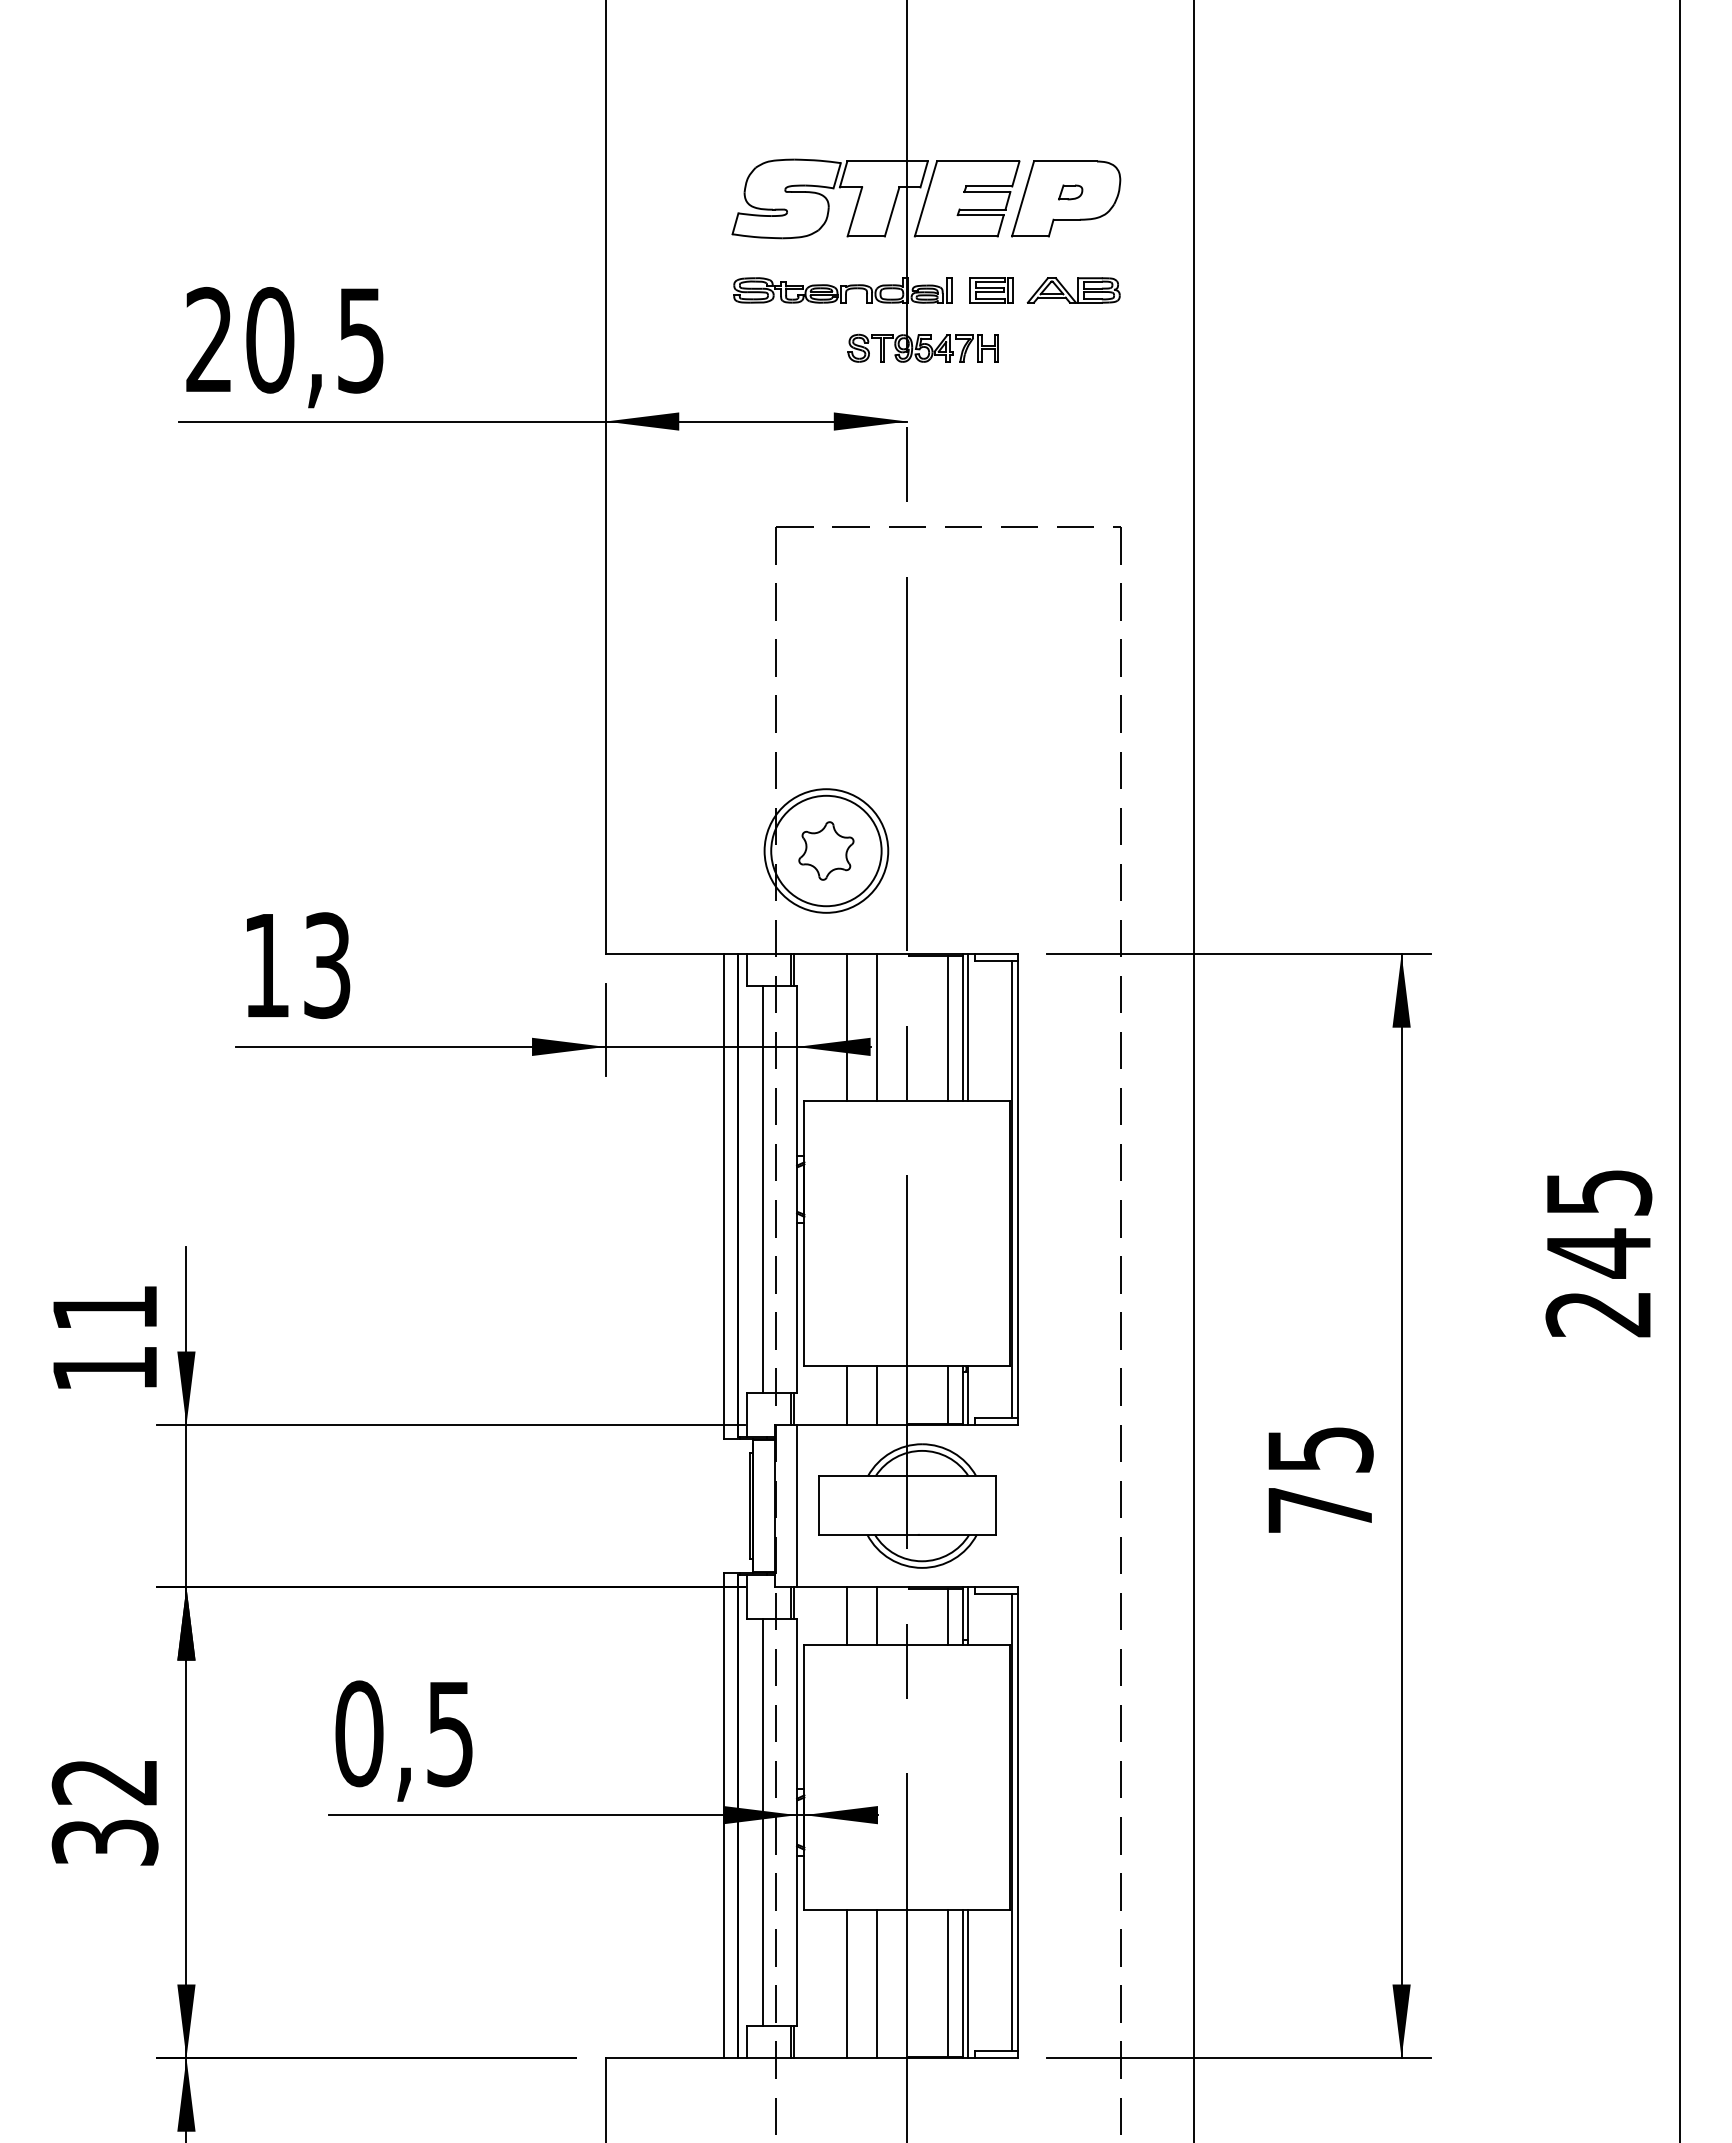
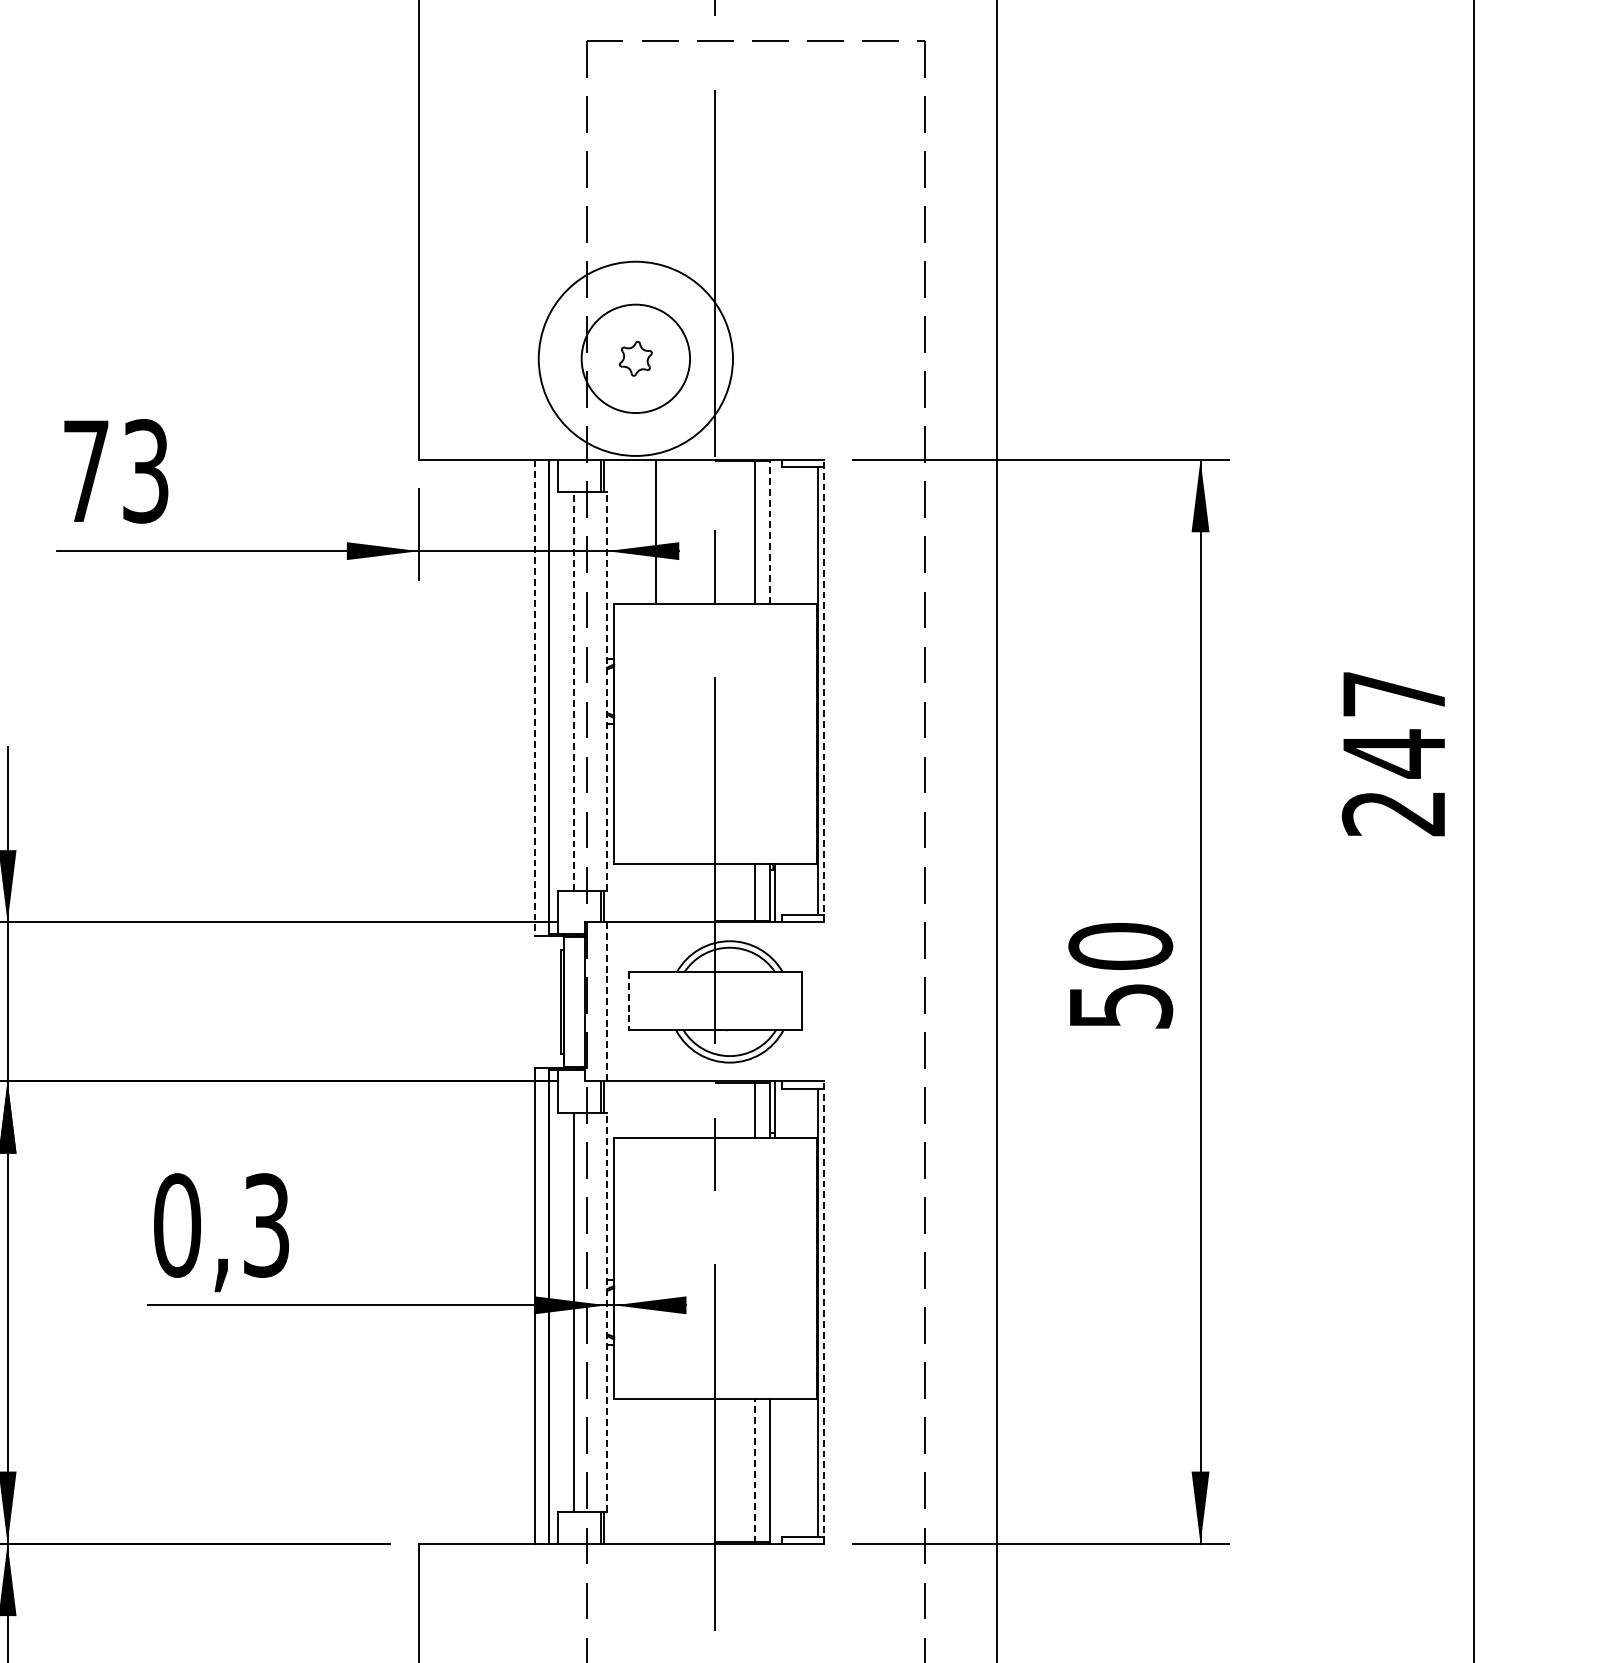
circle: (826, 850) -> (635, 358), size x1.6
part: (826, 850) -> (635, 358), size x0.6
text: (266, 965) -> (86, 471), 13 -> 73
line: (877, 1027) -> (686, 532), removed
line: (962, 1027) -> (769, 532), solid -> dashed
line: (967, 1027) -> (774, 532), removed
line: (763, 1189) -> (574, 691), solid -> dashed
line: (797, 1189) -> (607, 691), solid -> dashed
line: (1017, 1189) -> (823, 691), solid -> dashed
text: (1599, 1192) -> (1394, 694), 245 -> 247
line: (724, 1196) -> (535, 698), solid -> dashed
line: (846, 1395) -> (655, 893), removed
line: (877, 1395) -> (686, 893), removed
text: (1320, 1479) -> (1120, 975), 75 -> 50
line: (819, 1505) -> (629, 1001), solid -> dashed
line: (796, 1506) -> (606, 1002), solid -> dashed
line: (846, 1616) -> (655, 1110), removed
line: (877, 1616) -> (686, 1110), removed
text: (450, 1733) -> (266, 1225), 0,5 -> 0,3
line: (797, 1822) -> (607, 1312), solid -> dashed
line: (1017, 1822) -> (823, 1312), solid -> dashed
line: (948, 1982) -> (755, 1469), solid -> dashed
line: (846, 1984) -> (655, 1471), removed
line: (877, 1984) -> (686, 1471), removed
line: (967, 1984) -> (774, 1471), removed

